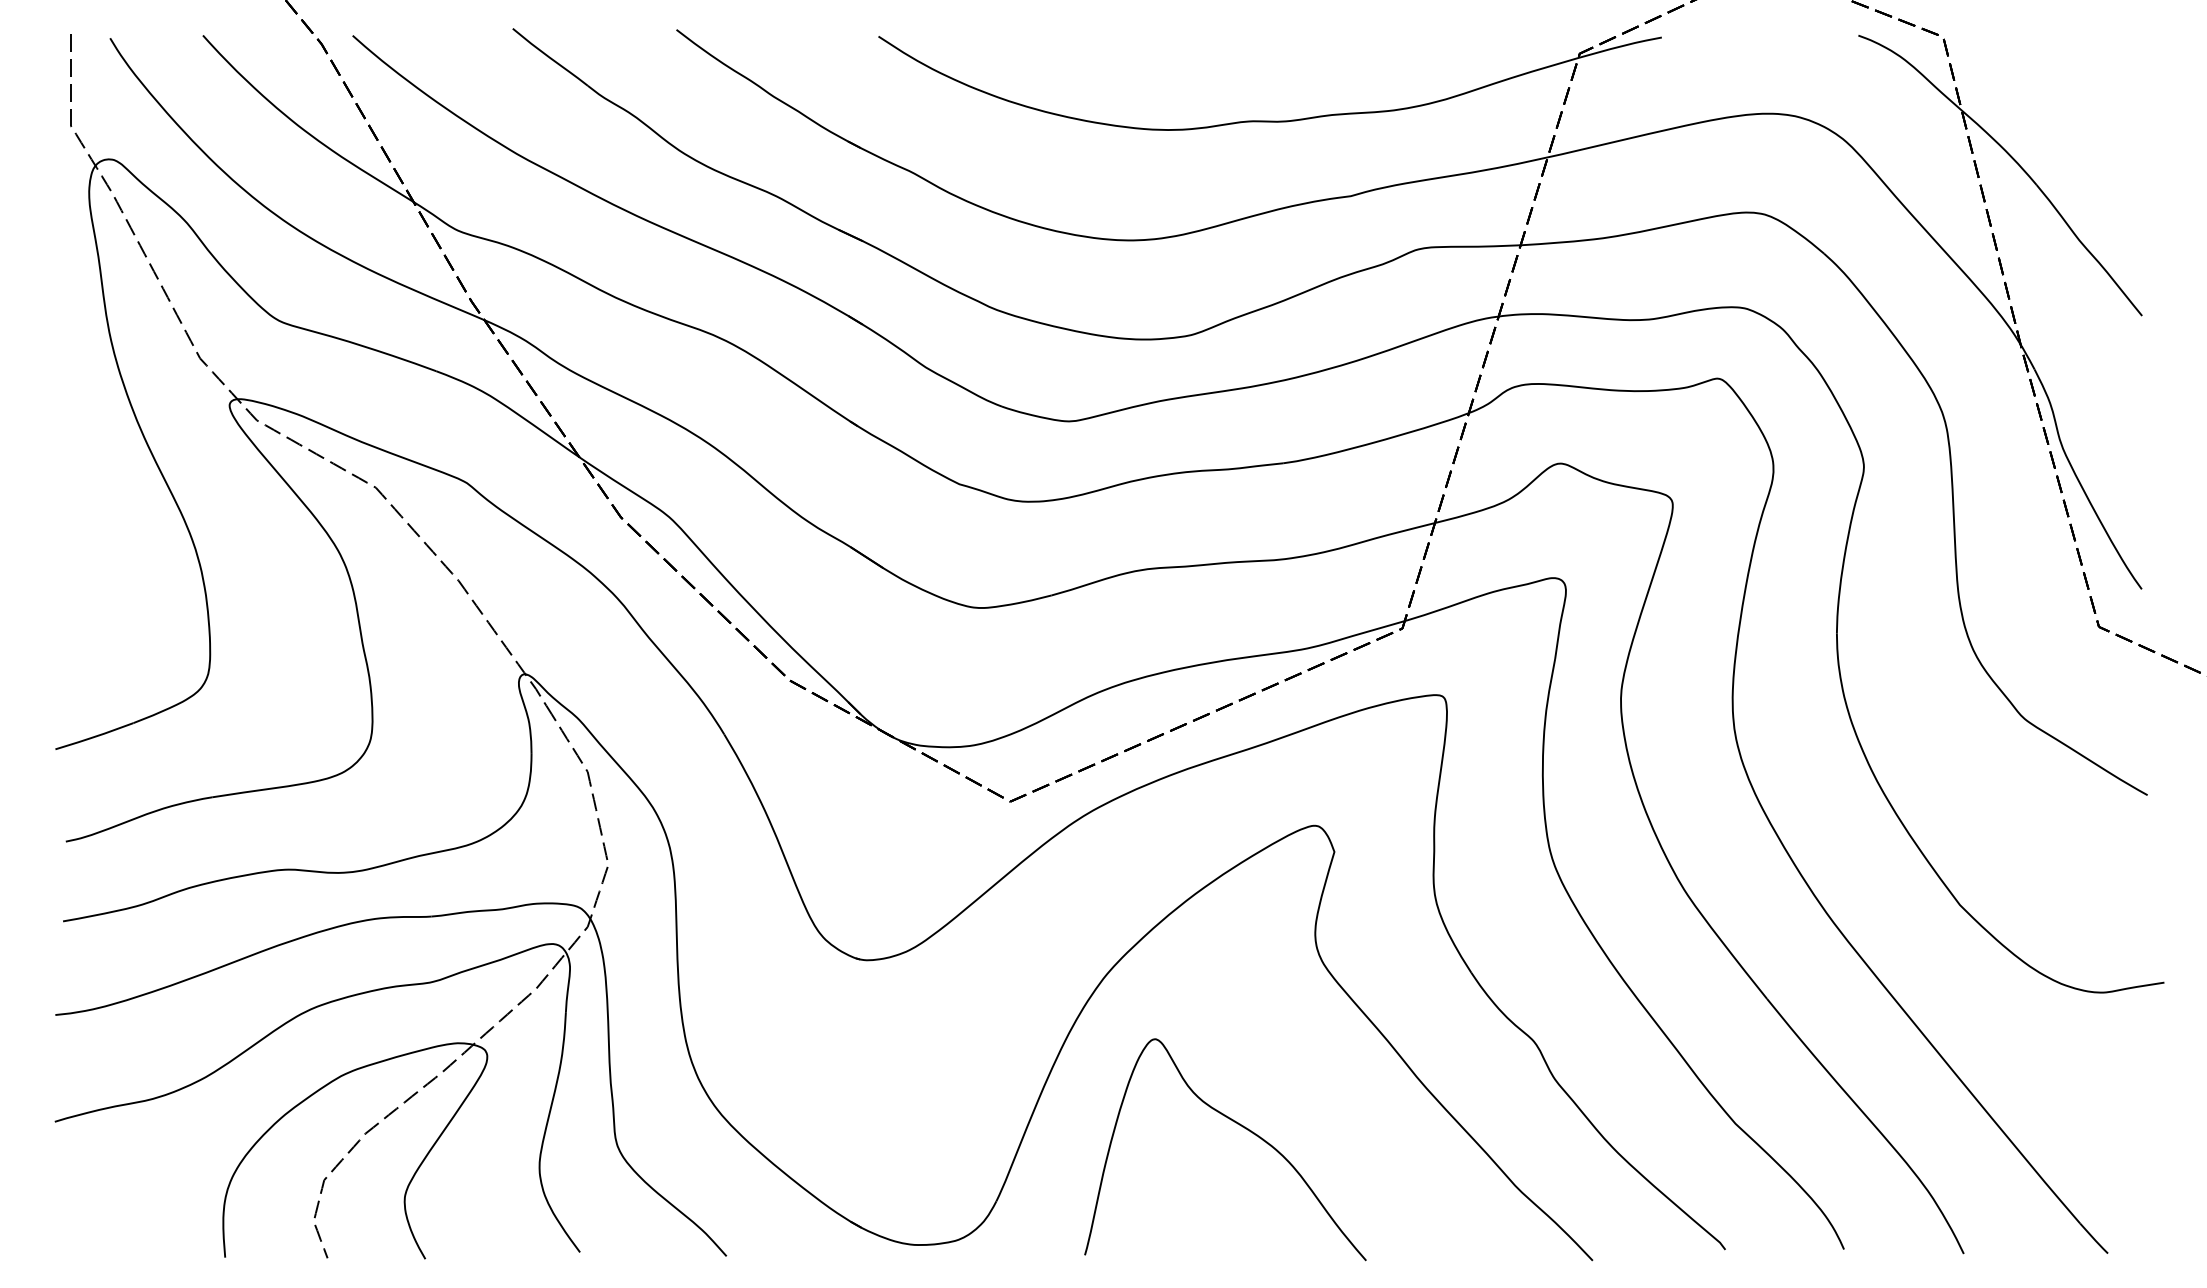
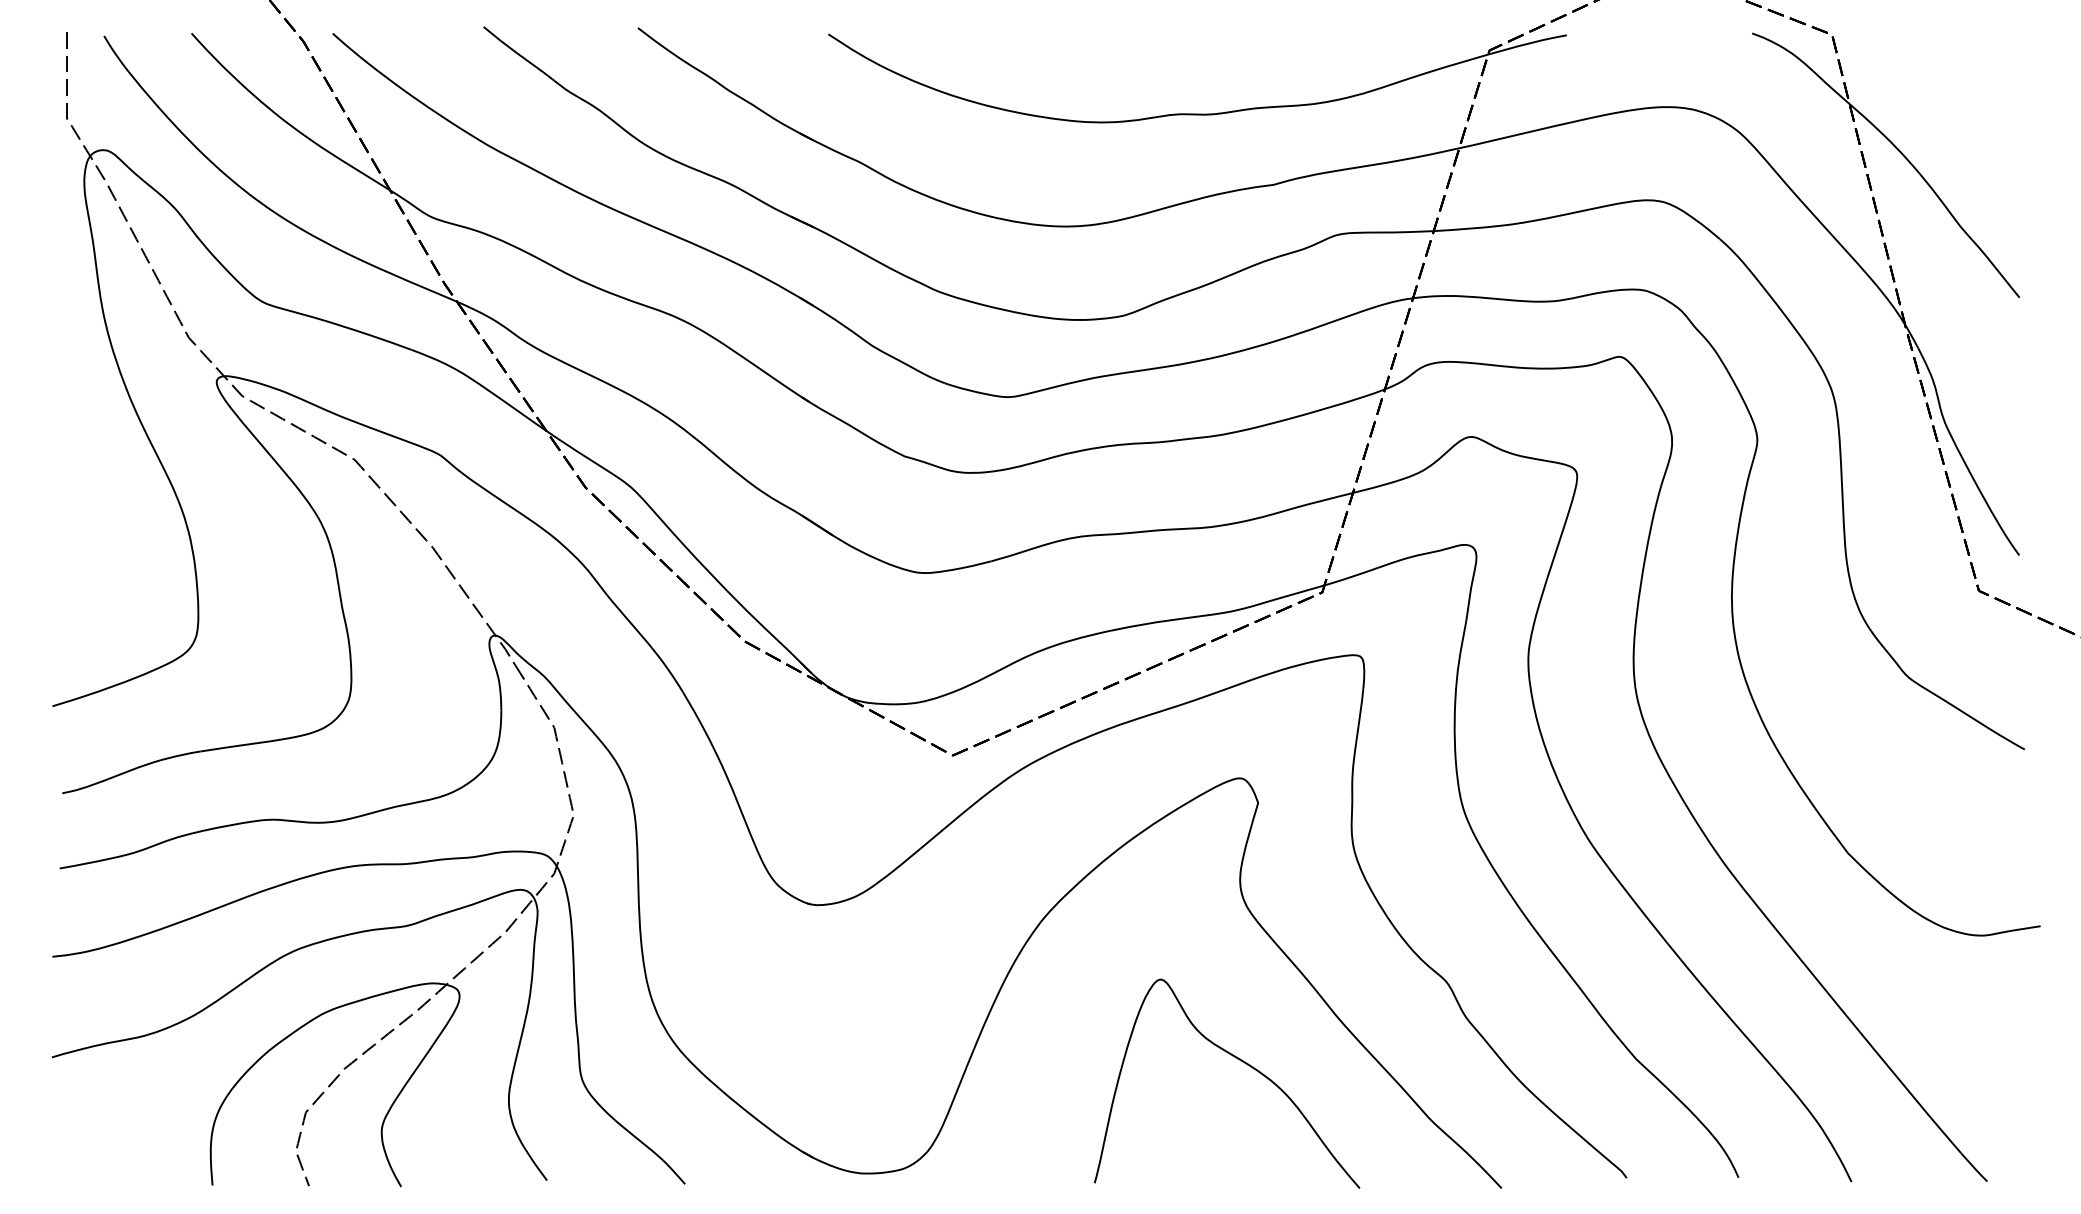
curve: (1237, 1124) -> (1238, 1059), moved

